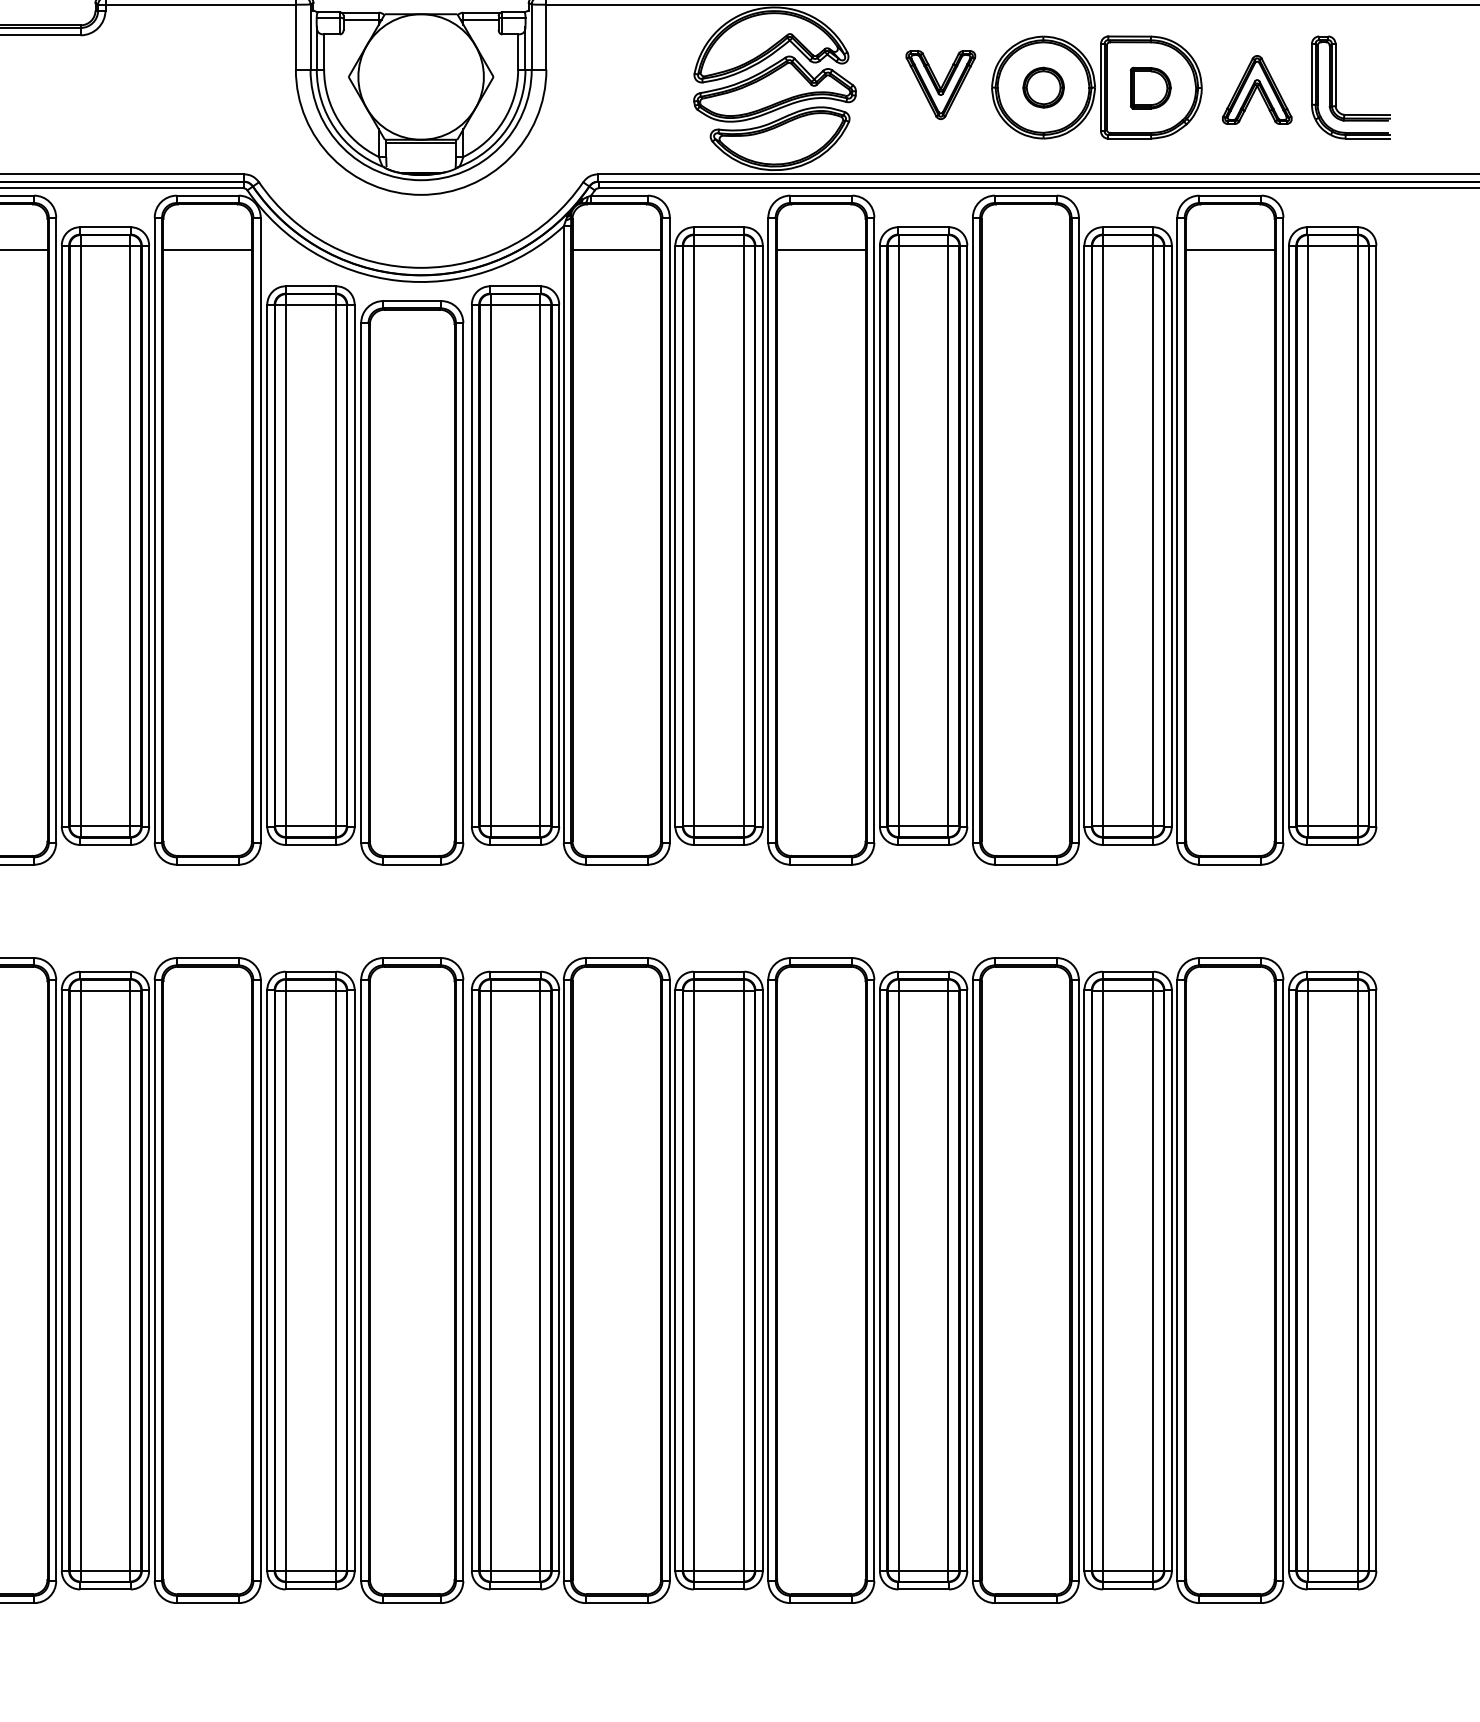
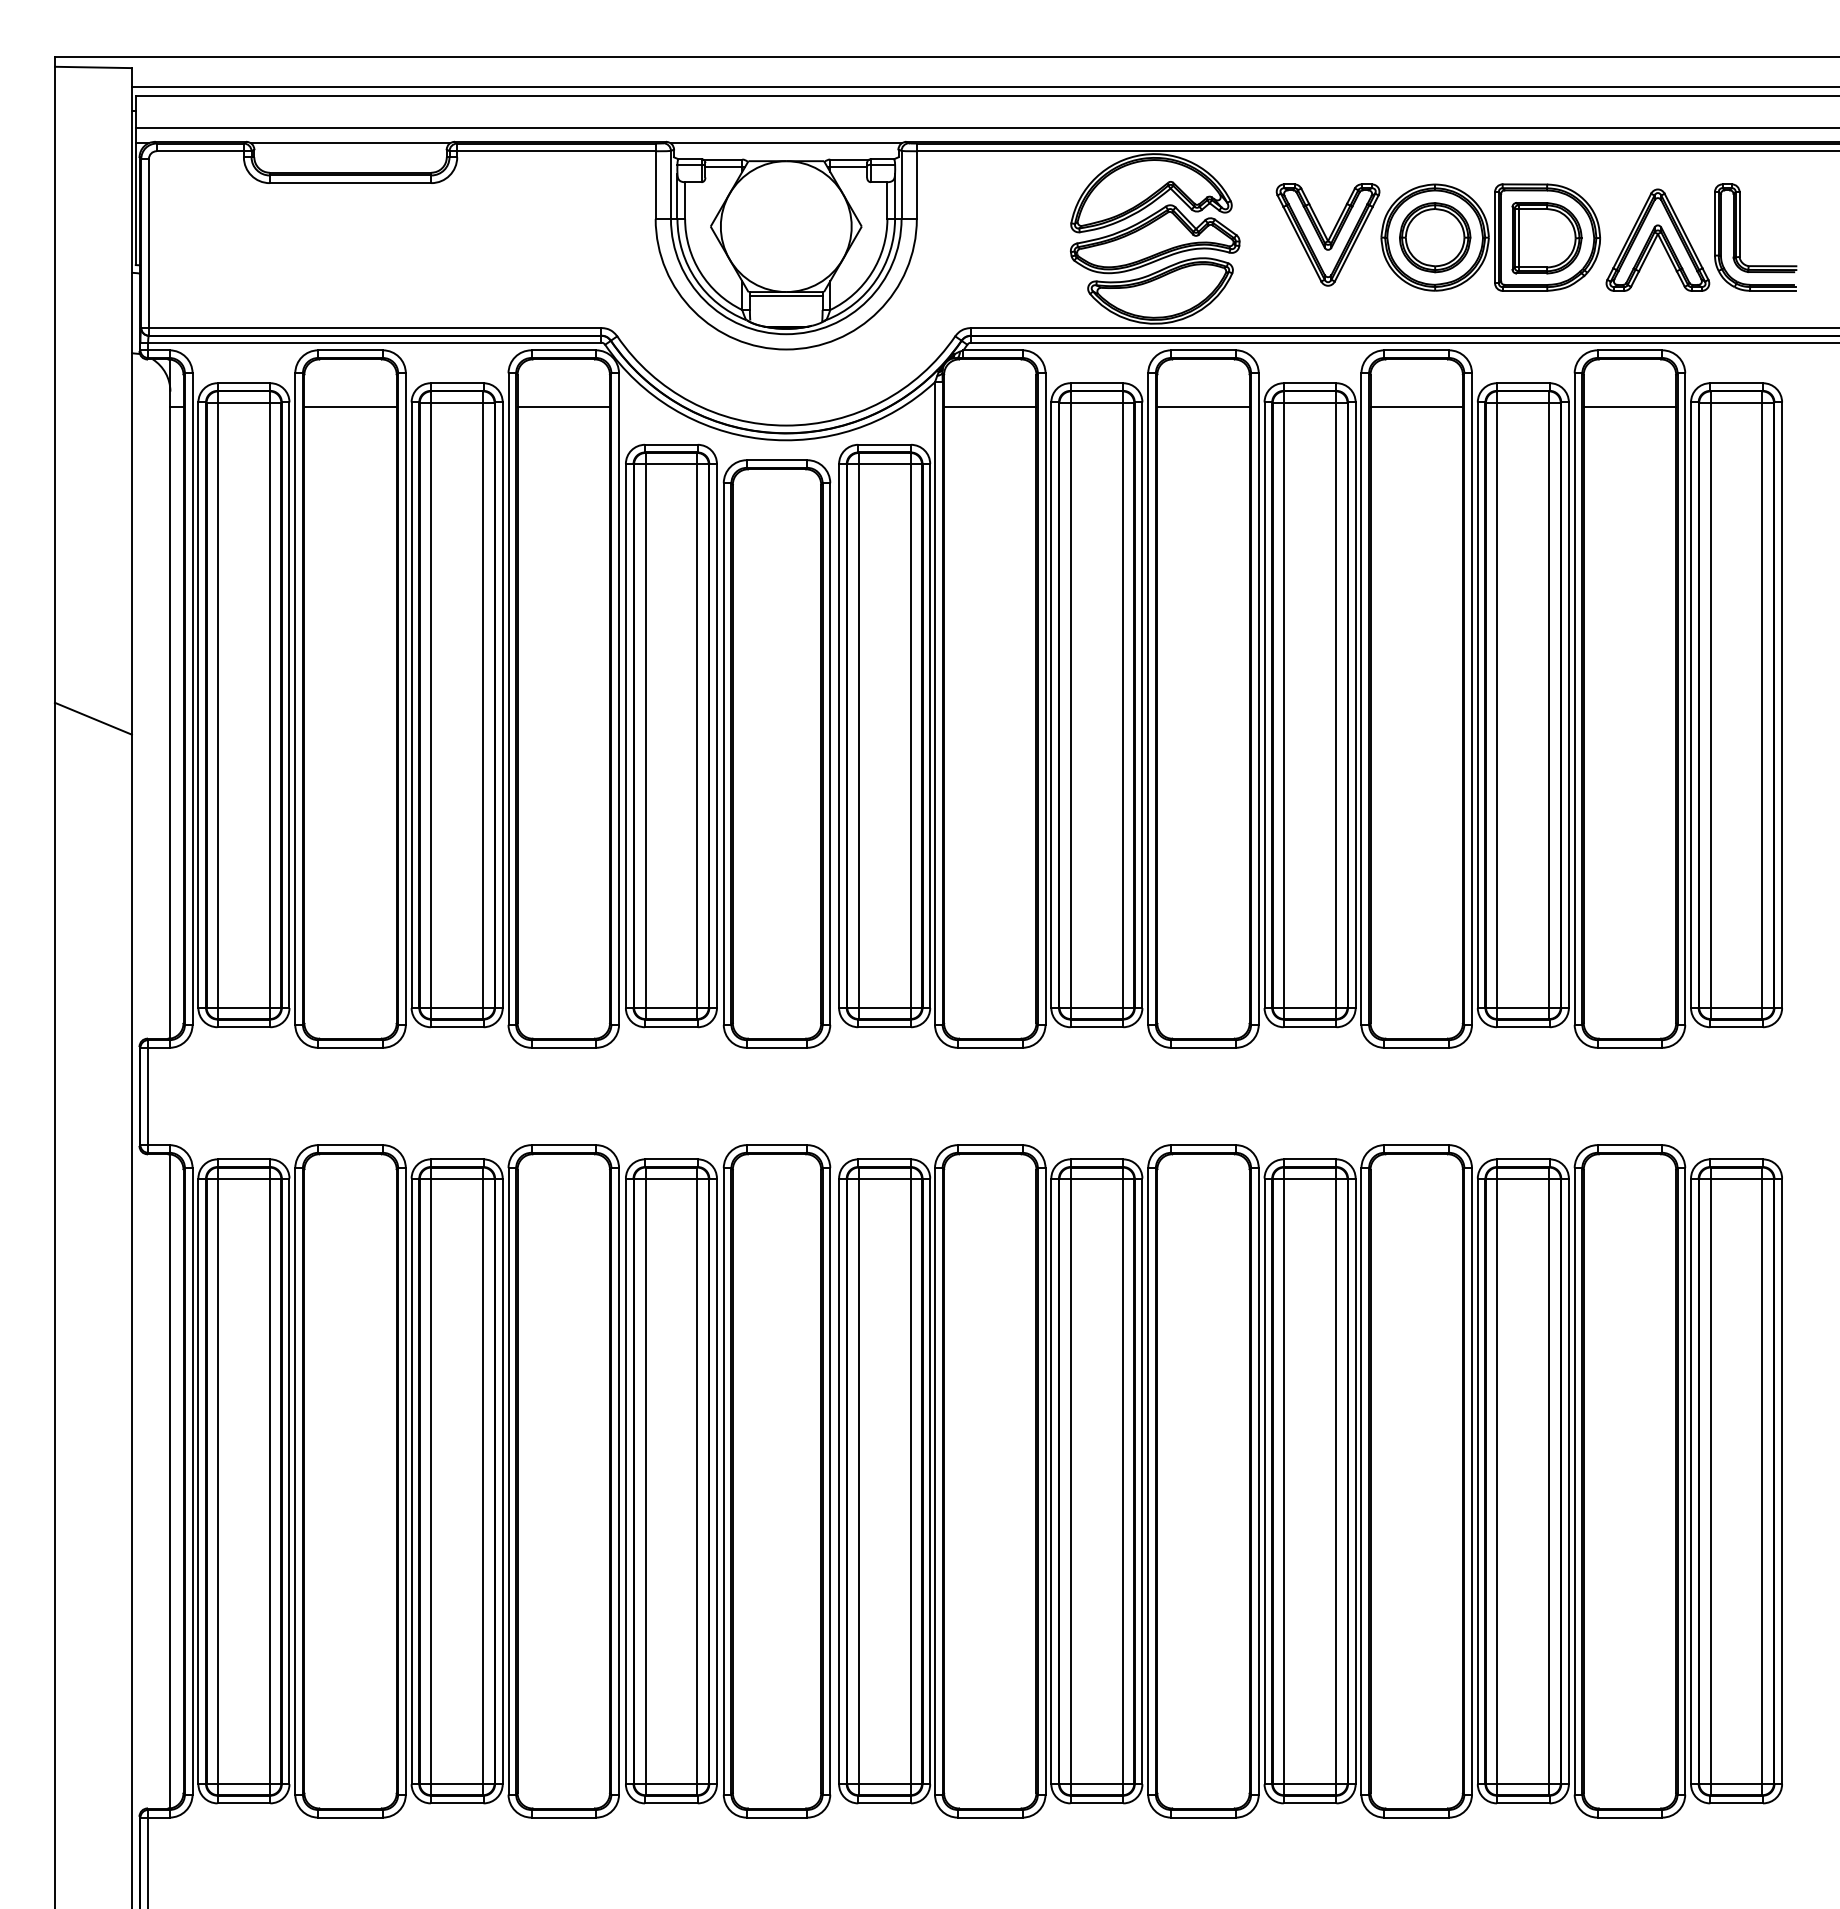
part: (940, 84) -> (1327, 234), size x1.43
part: (1043, 87) -> (1435, 237), size x1.67
part: (1150, 88) -> (1546, 238), size x1.67
part: (1256, 89) -> (1657, 239), size x1.43
line: (1025, 249) -> (1416, 406), added

